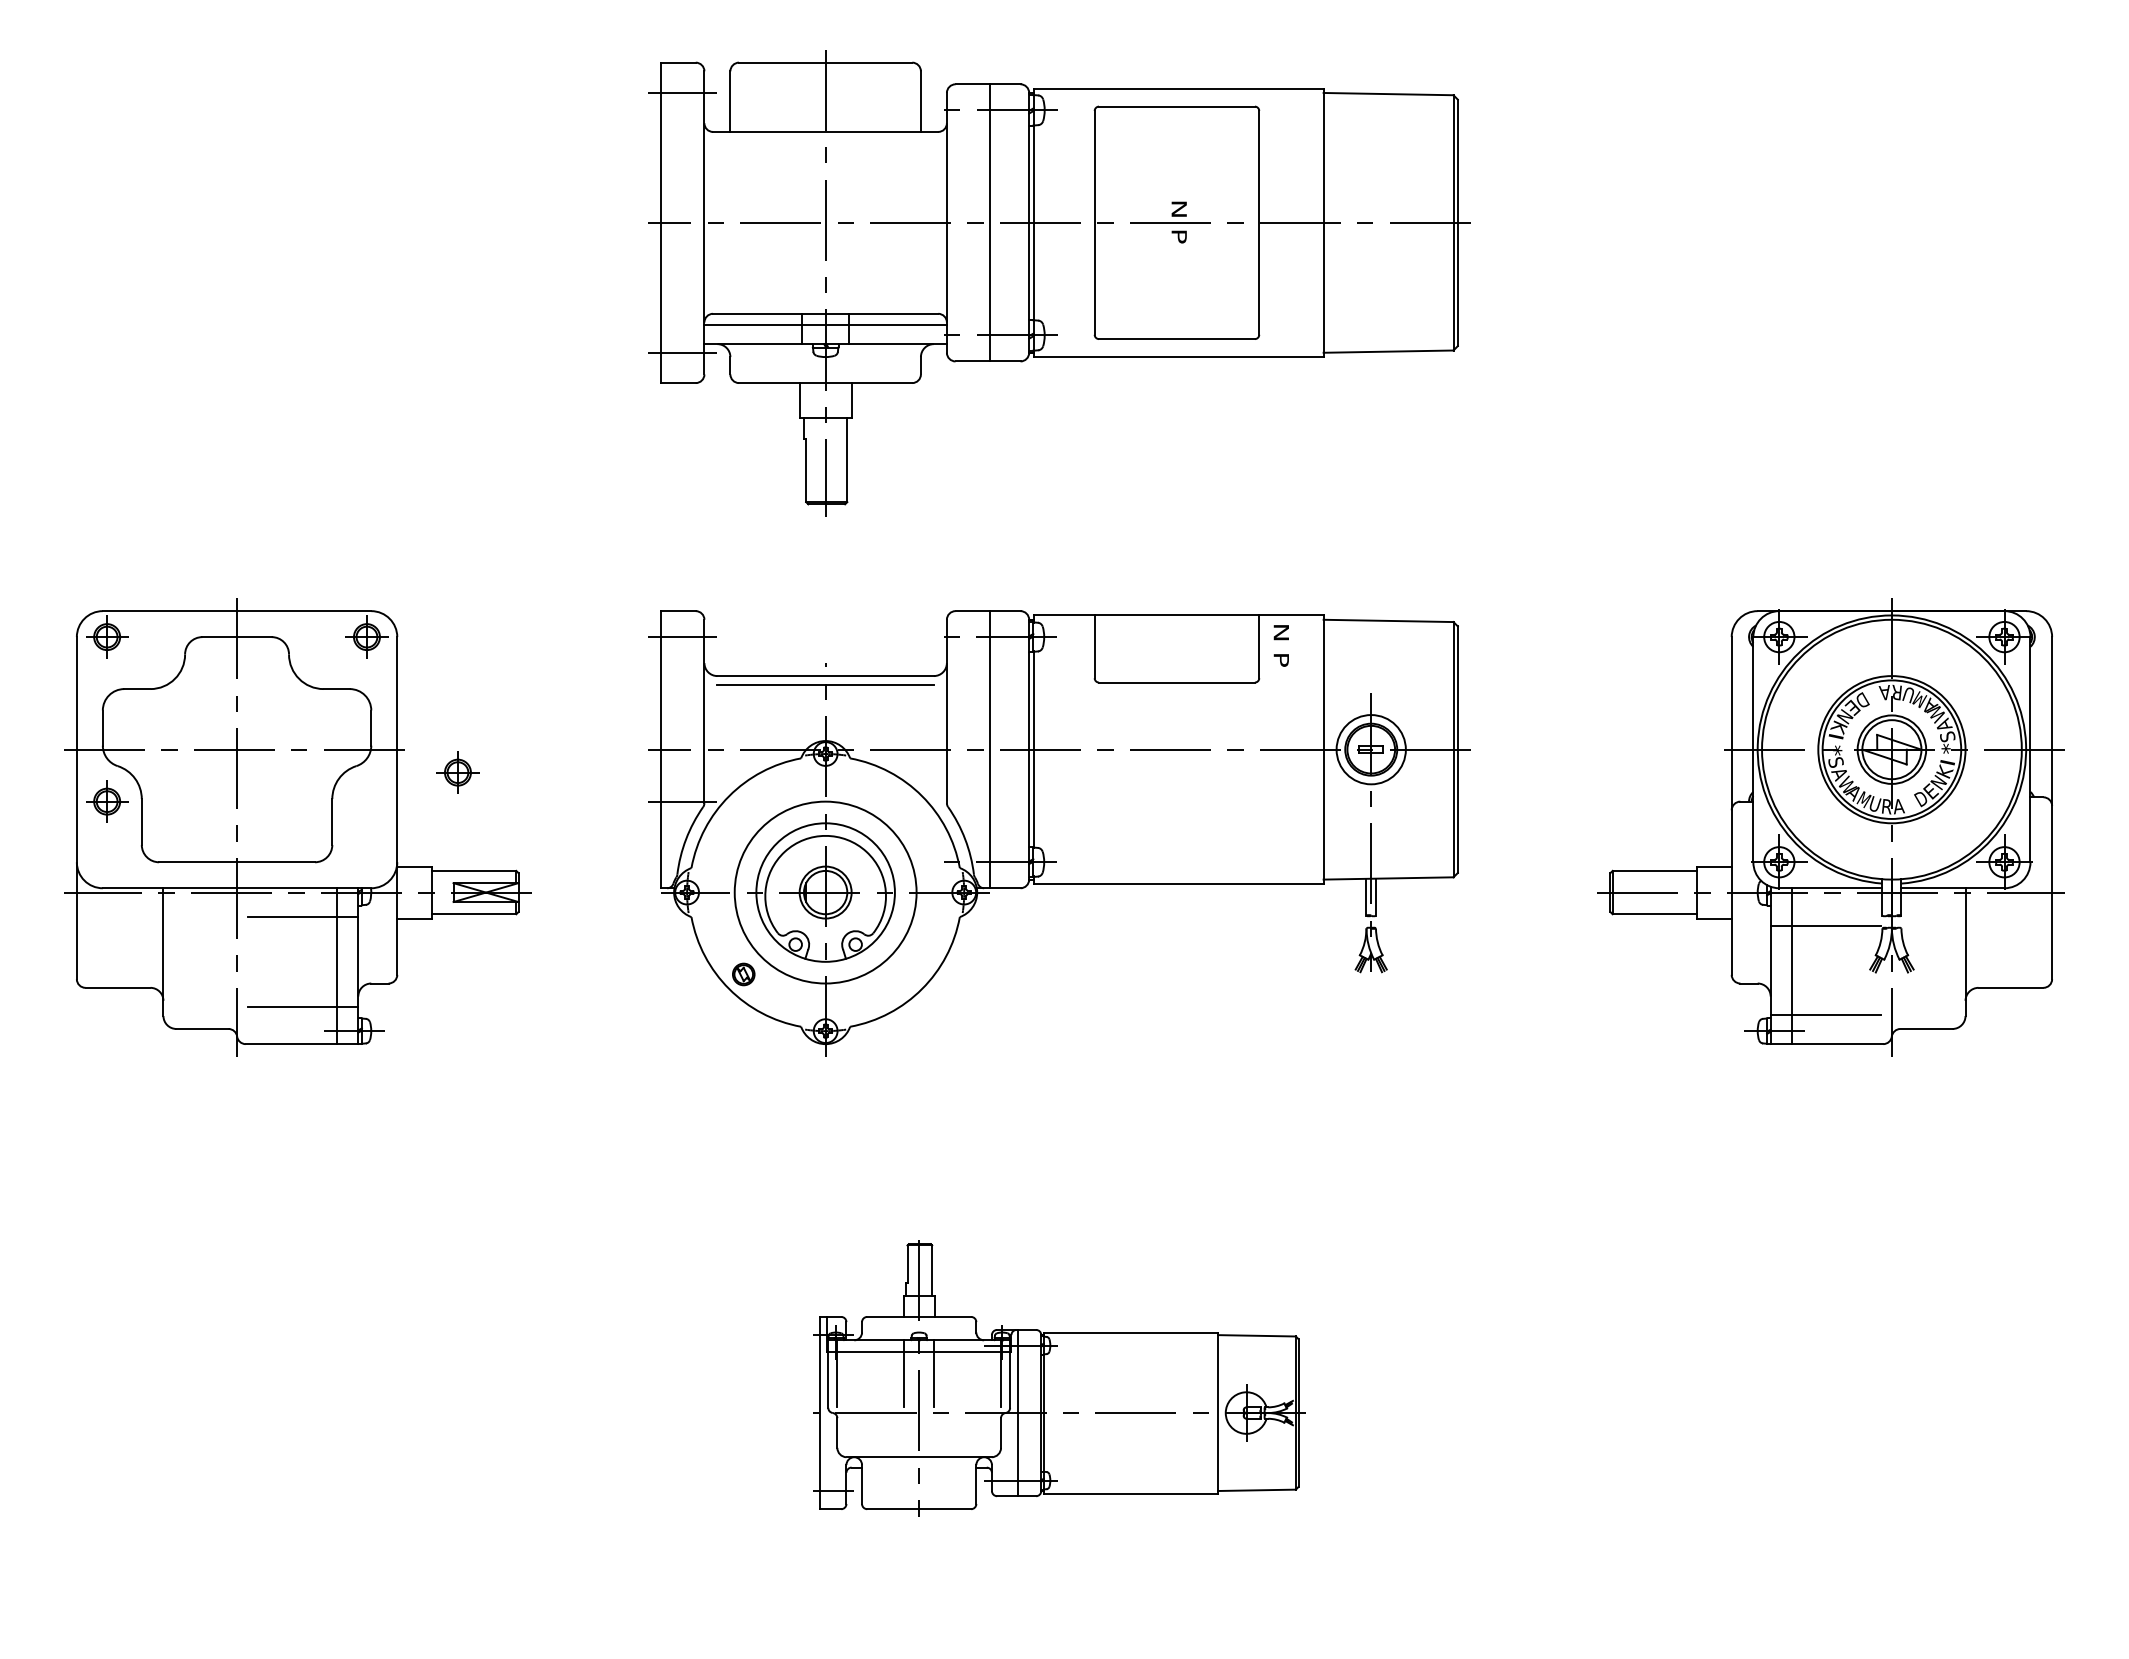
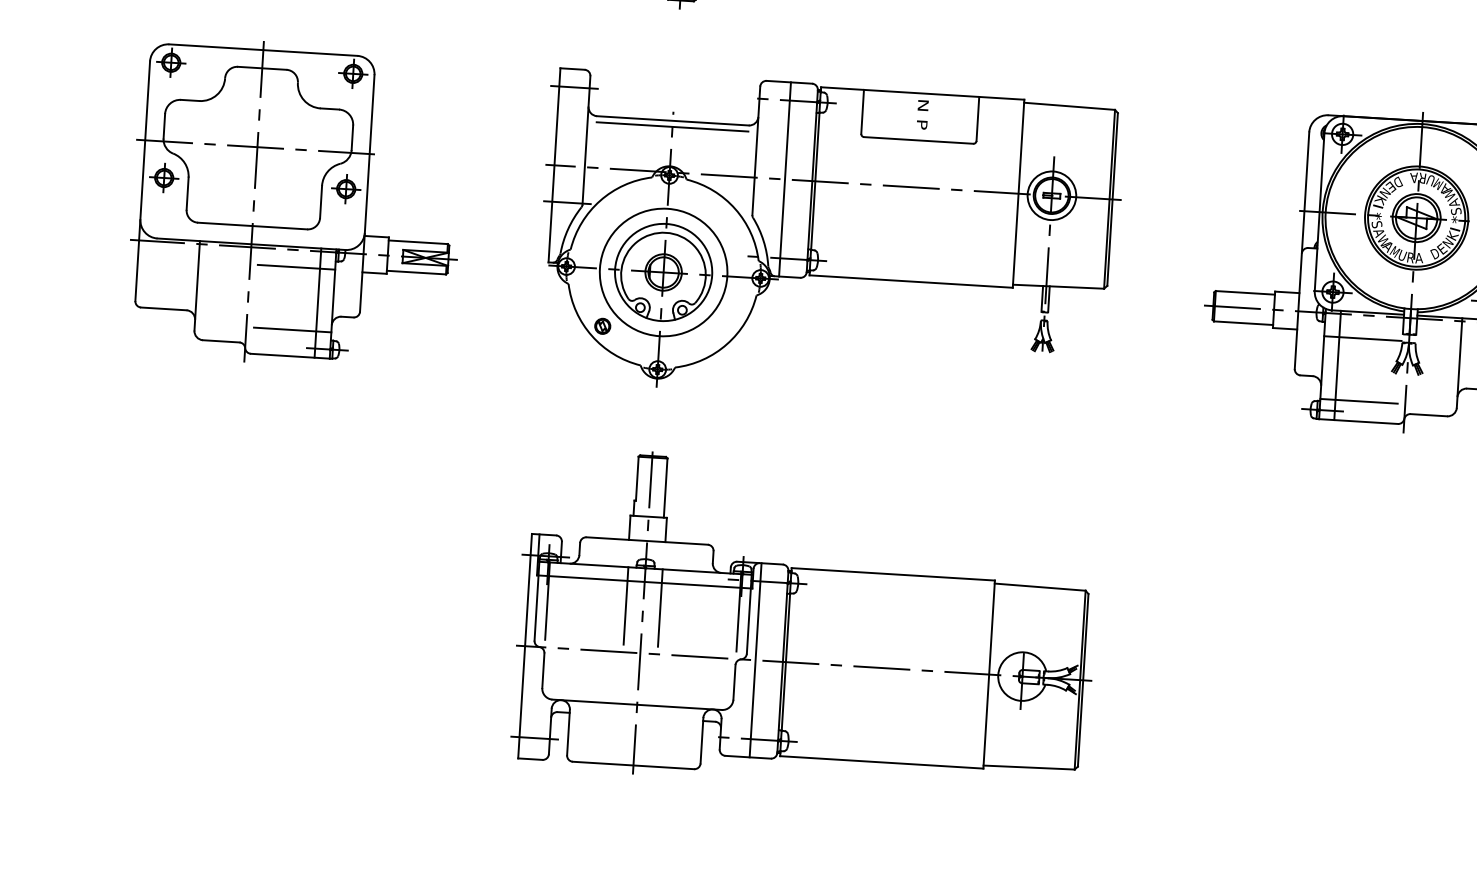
text: (1280, 645) -> (922, 114), moved
part: (457, 772) -> (345, 189), moved
part: (1059, 1378) -> (806, 622), size x1.67

